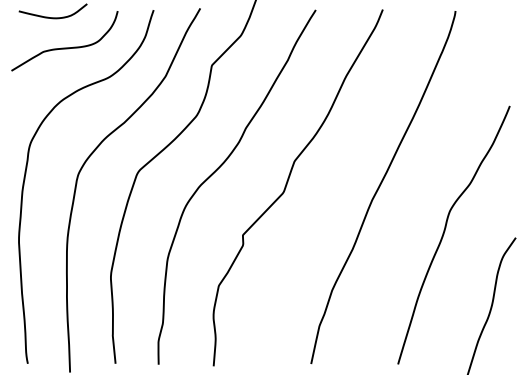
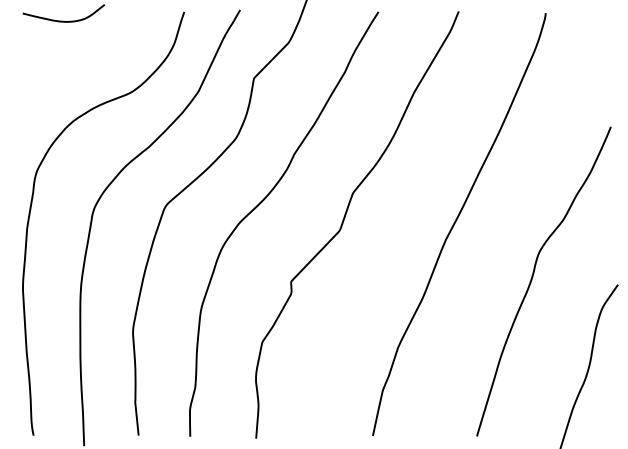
curve: (64, 48) -> (77, 57), removed

